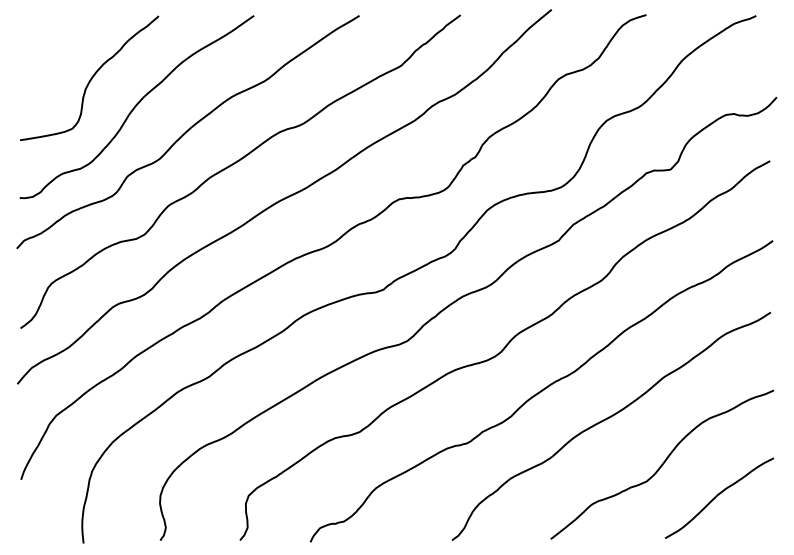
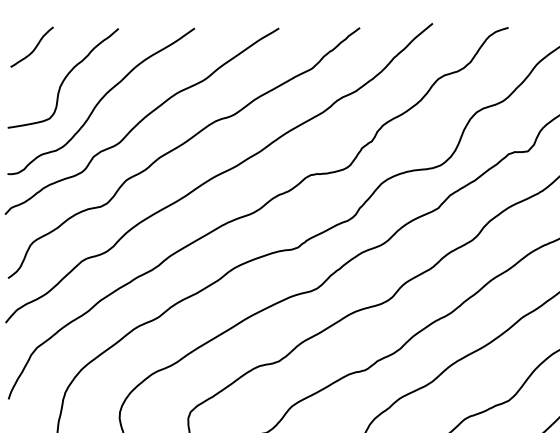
curve: (53, 40) -> (34, 48), added

